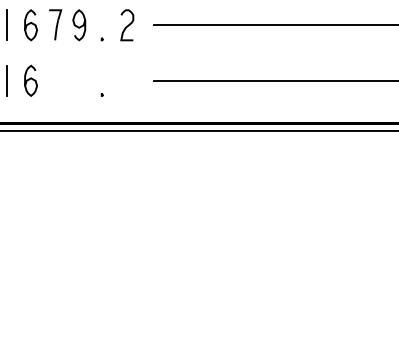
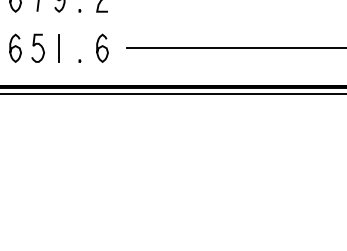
curve: (53, 77) -> (35, 45), added
curve: (127, 79) -> (102, 47), added
line: (79, 80) -> (59, 48), added

